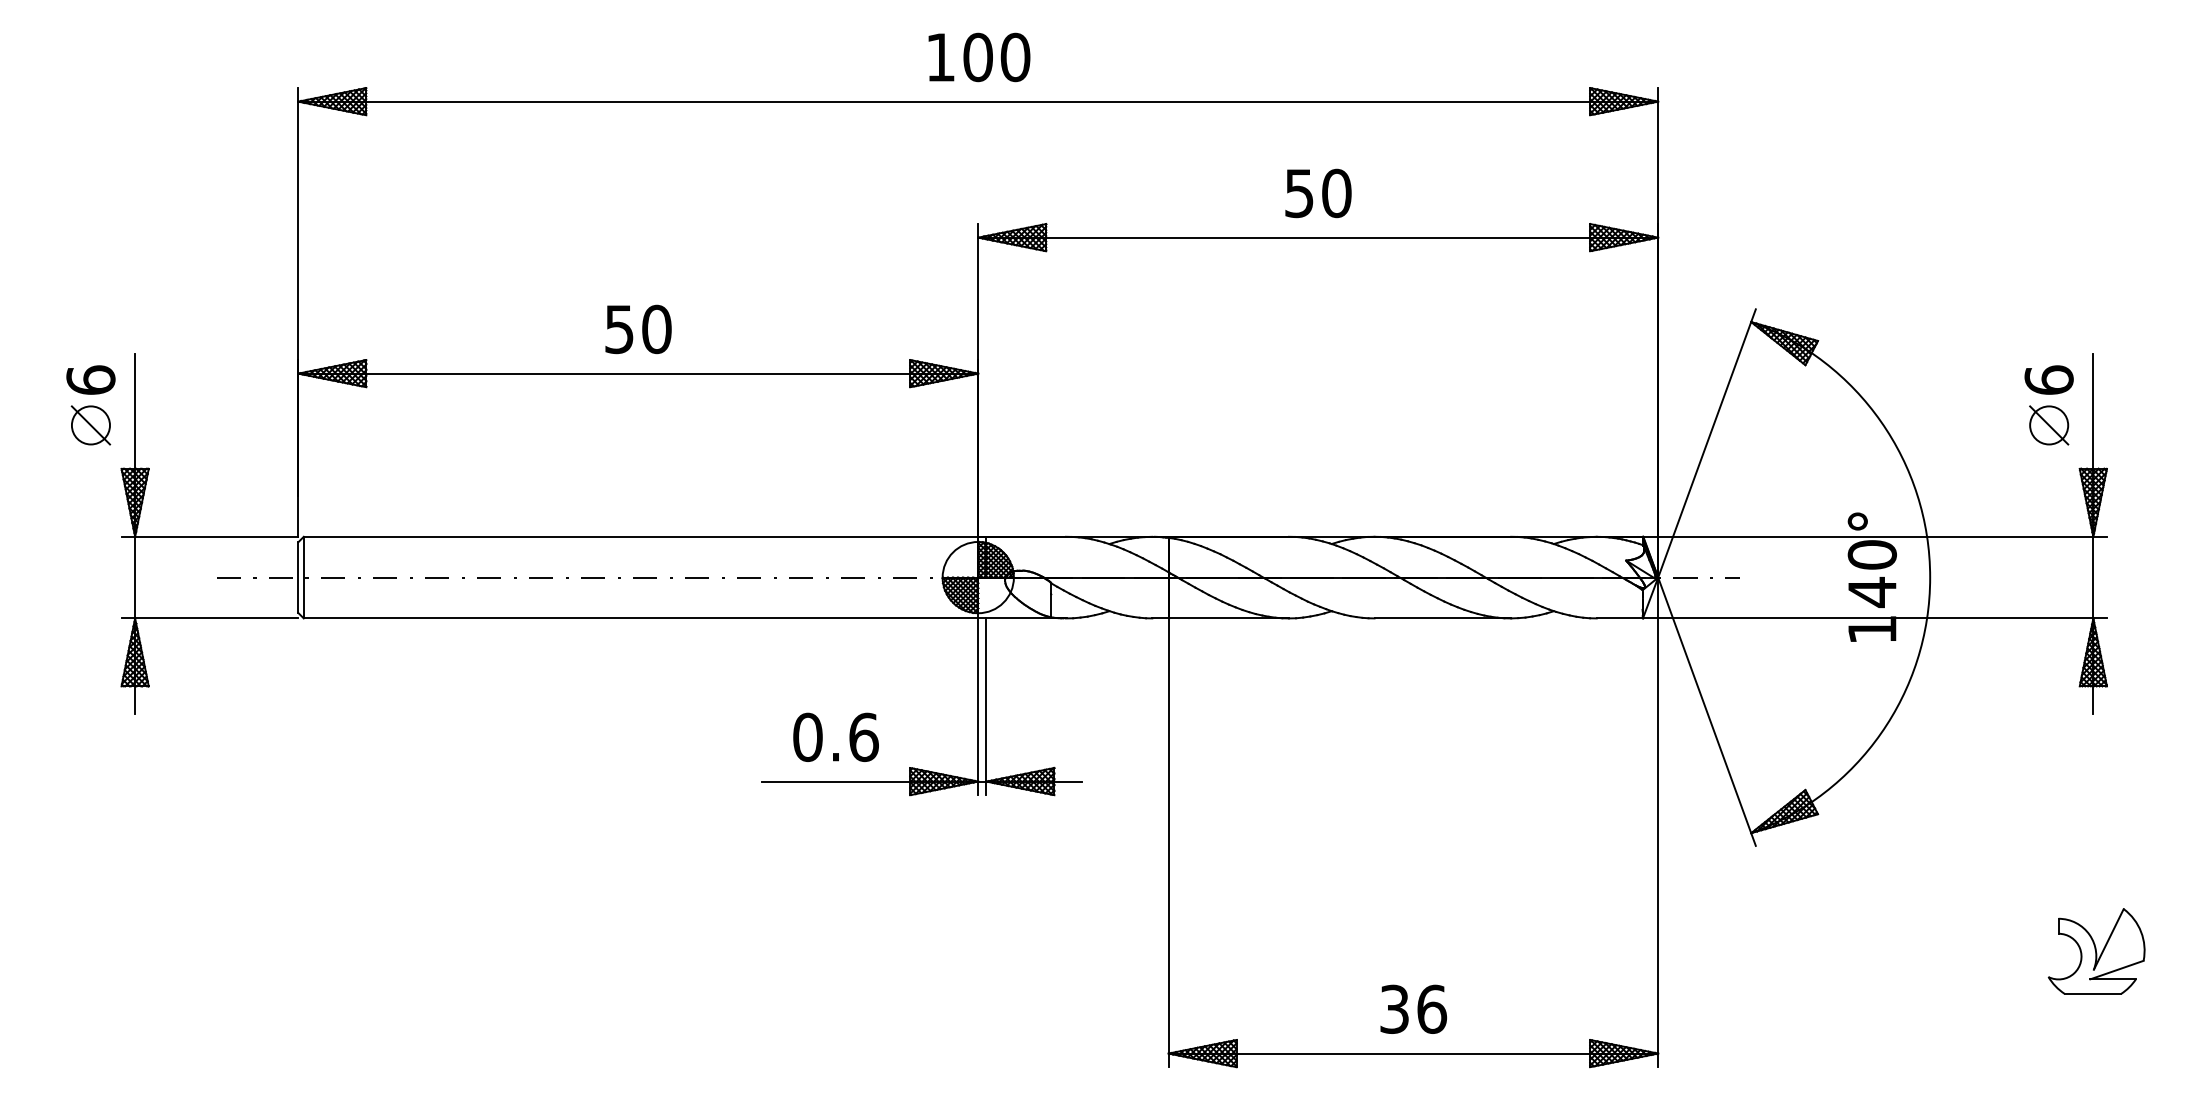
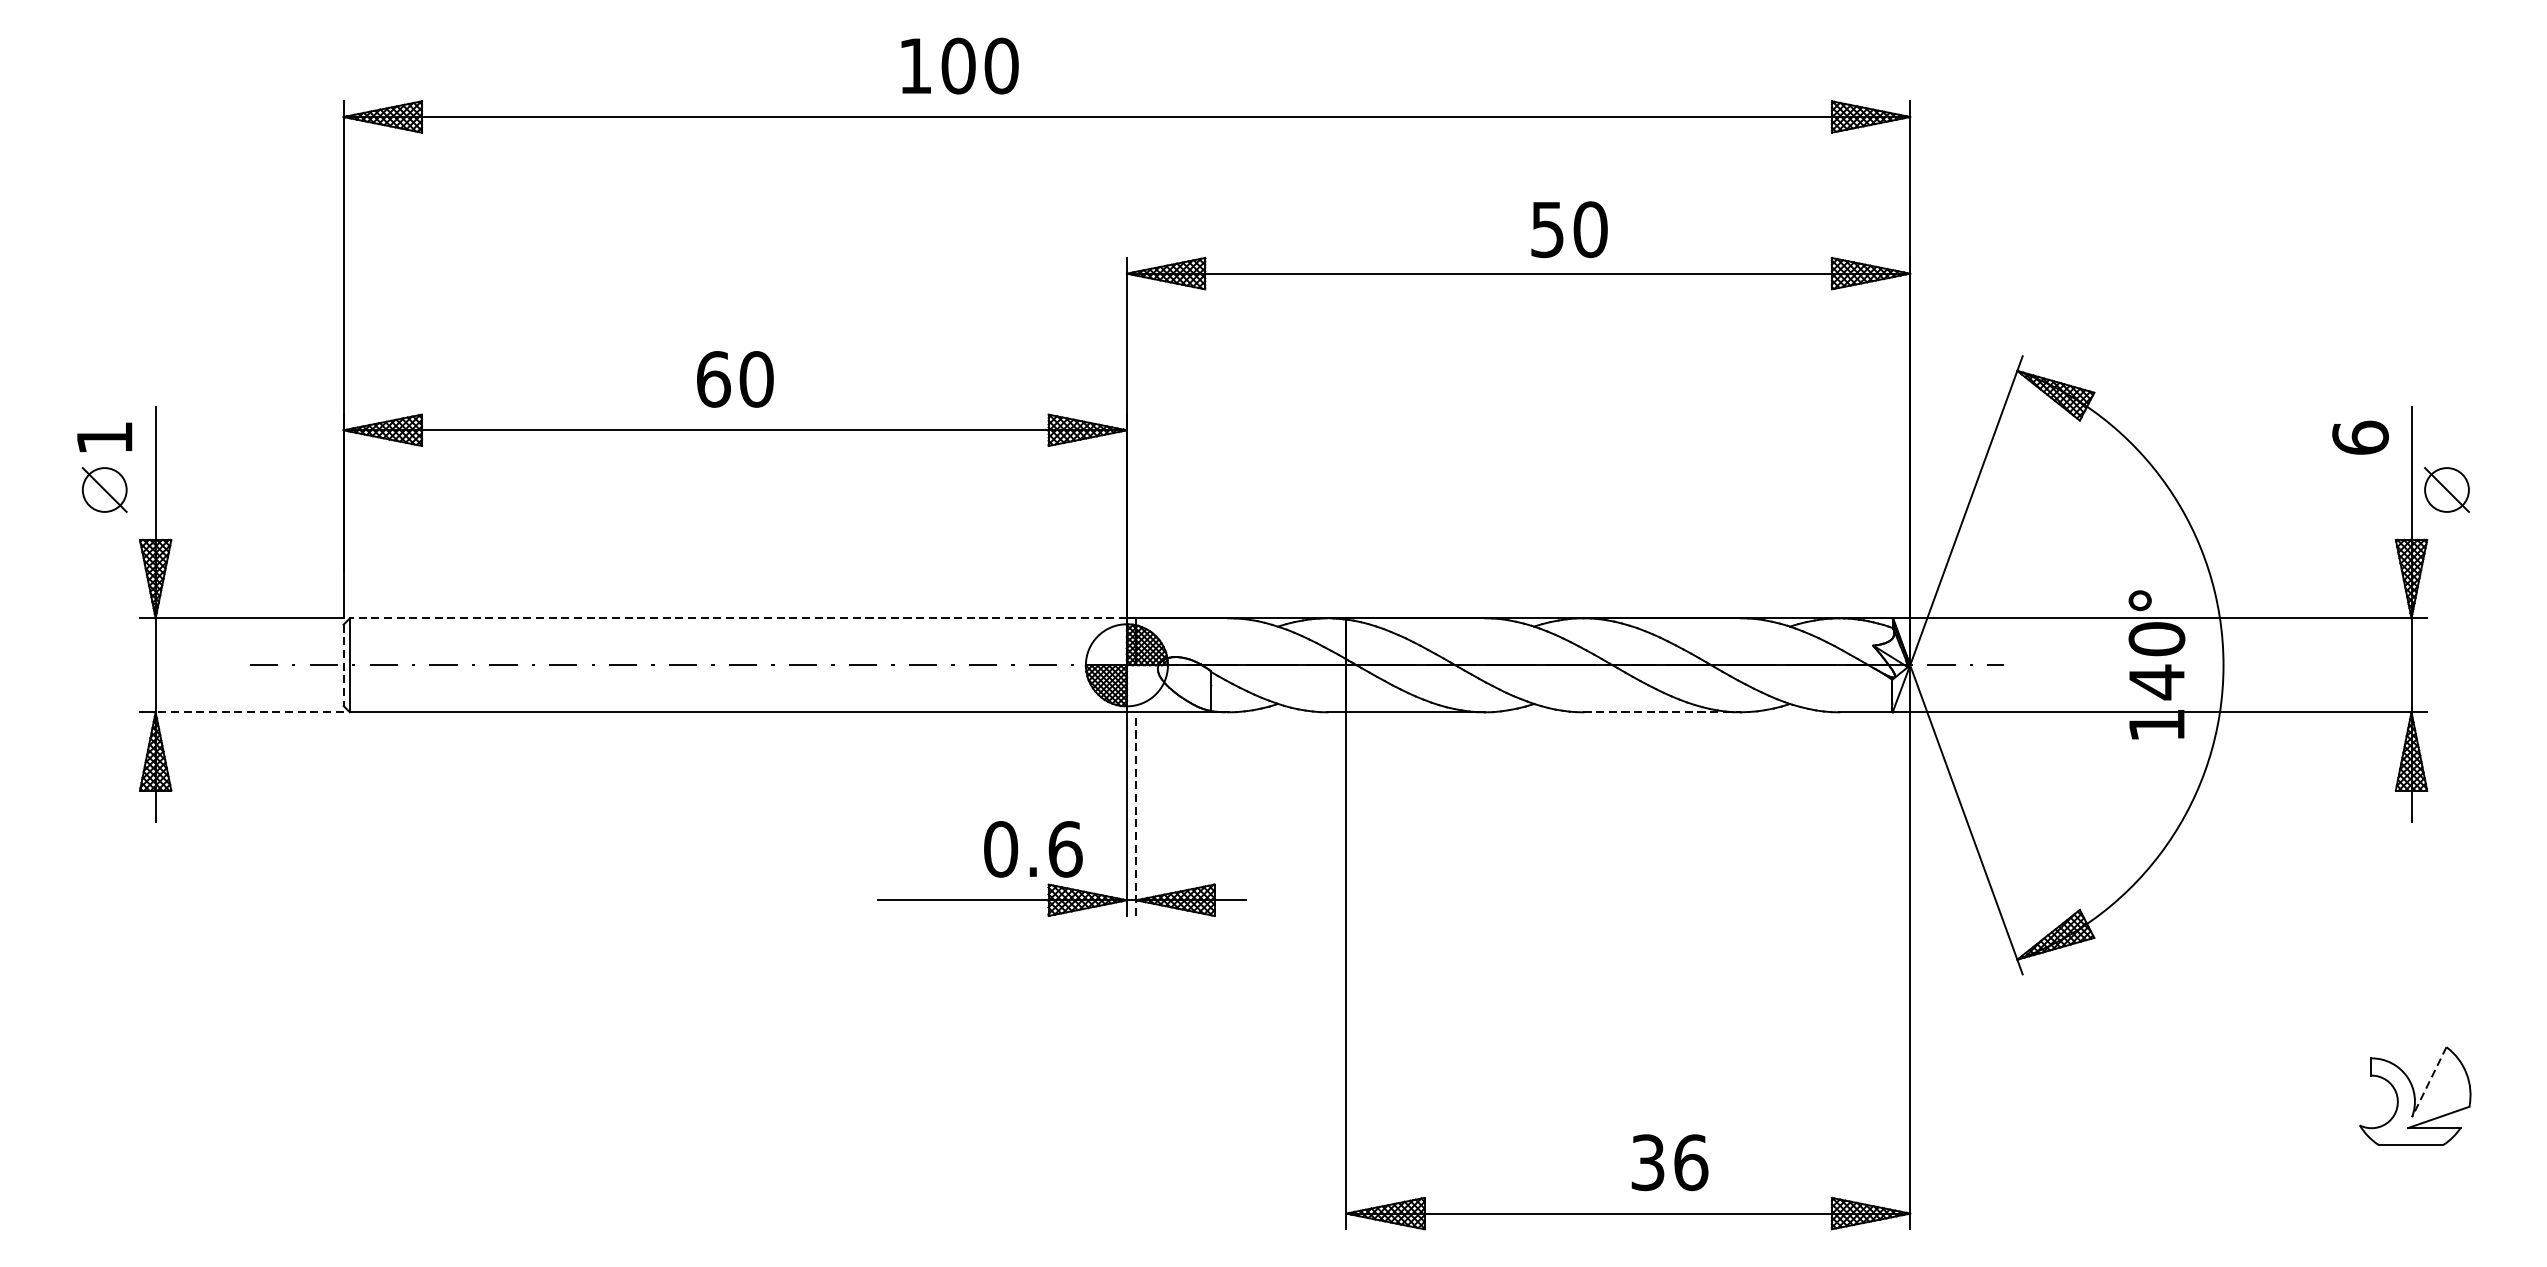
text: (979, 57) -> (960, 66), moved
text: (1318, 193) -> (1569, 229), moved
text: (619, 329) -> (713, 379), 50 -> 60
text: (90, 379) -> (104, 437), 6 -> 1
part: (2049, 425) -> (2447, 490), moved
line: (640, 536) -> (737, 617), solid -> dashed
line: (298, 578) -> (343, 666), solid -> dashed
line: (216, 618) -> (249, 712), solid -> dashed
line: (1443, 618) -> (1662, 712), solid -> dashed
line: (986, 706) -> (1136, 813), solid -> dashed
text: (835, 736) -> (1032, 848), moved
line: (2108, 939) -> (2428, 1082), solid -> dashed
text: (1413, 1008) -> (1669, 1161), moved

